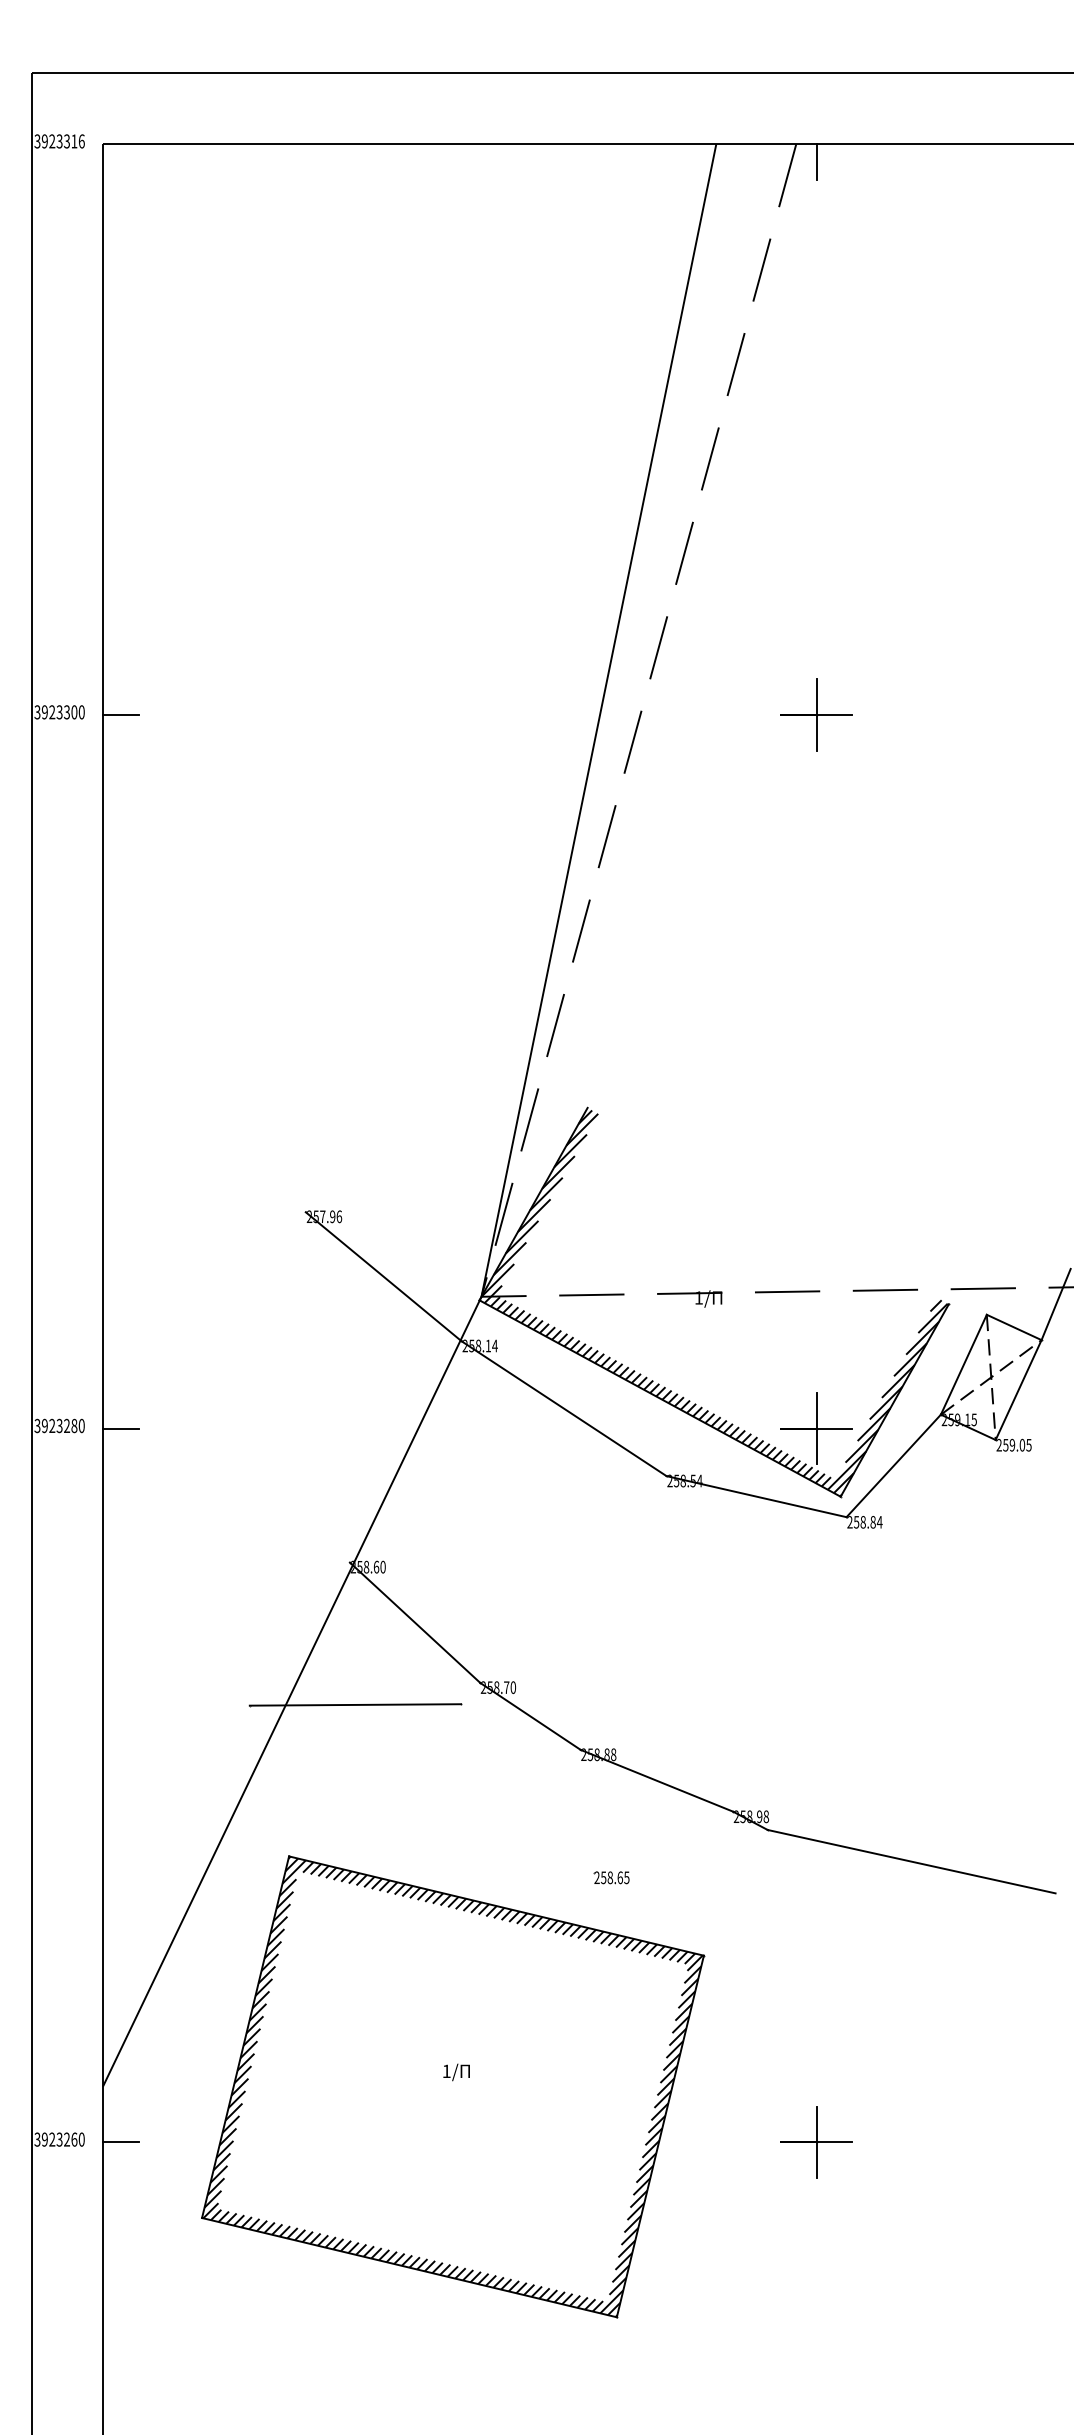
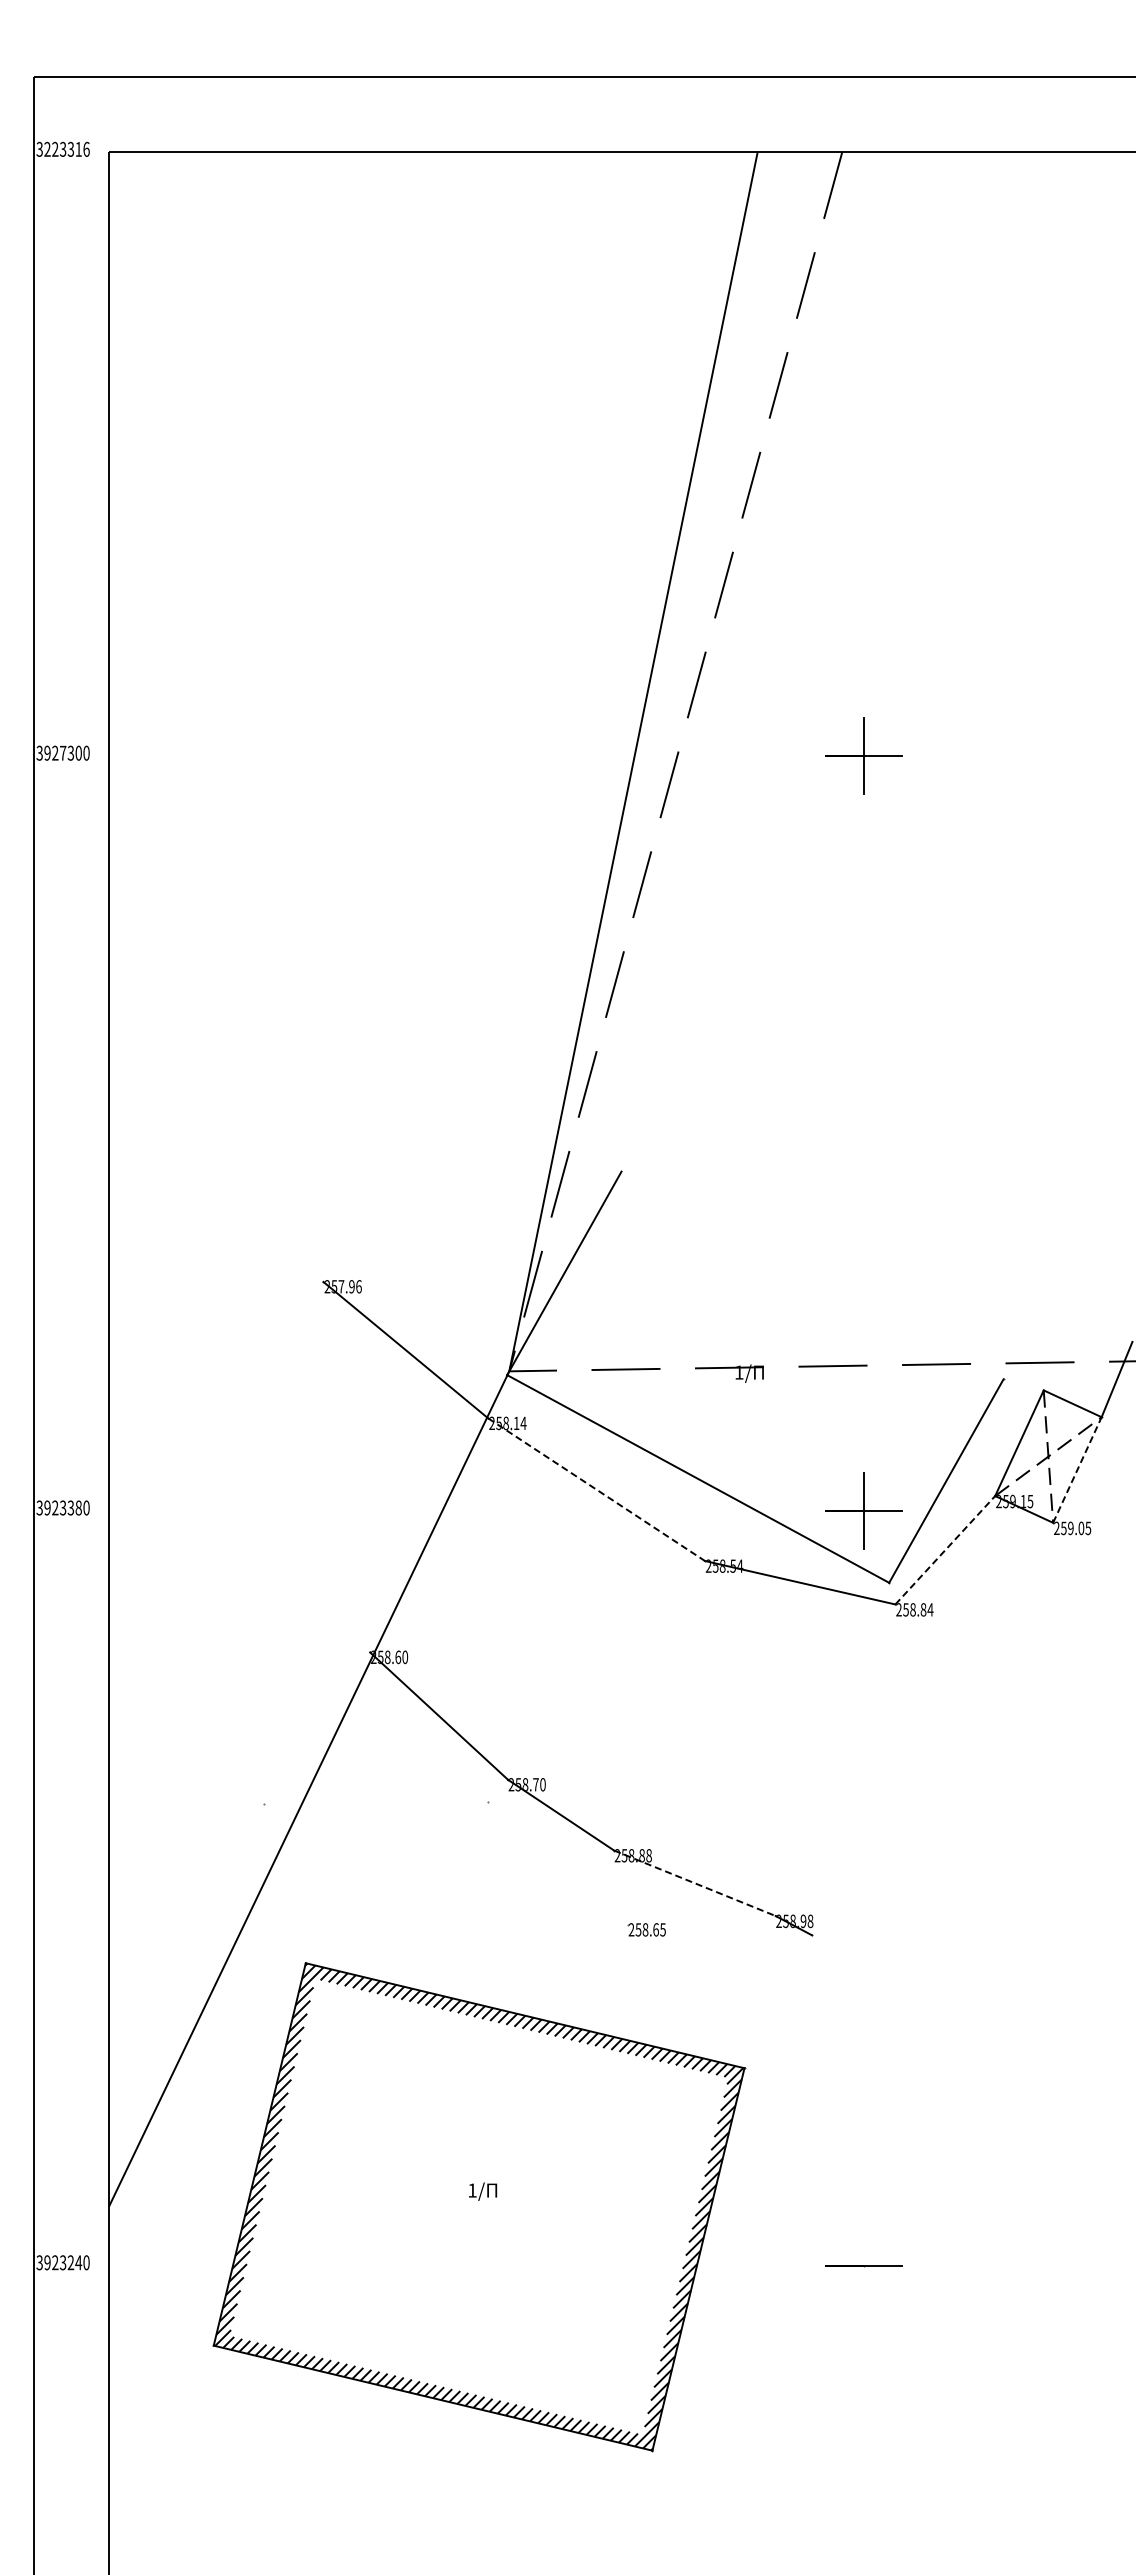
text: (44, 141) -> (47, 149), 3923316 -> 3223316
line: (816, 162) -> (863, 171), removed
text: (59, 711) -> (62, 752), 3923300 -> 3927300
line: (120, 715) -> (127, 756), removed
hatch: (714, 1303) -> (755, 1378), removed
line: (1018, 1389) -> (1077, 1469), solid -> dashed
line: (563, 1408) -> (596, 1489), solid -> dashed
text: (66, 1426) -> (70, 1508), 3923280 -> 3923380
line: (120, 1428) -> (127, 1510), removed
line: (893, 1466) -> (945, 1550), solid -> dashed
line: (354, 1704) -> (375, 1802), removed
line: (657, 1781) -> (695, 1883), solid -> dashed
line: (910, 1861) -> (963, 1968), removed
part: (611, 1877) -> (646, 1929), moved
text: (74, 2139) -> (78, 2262), 3923260 -> 3923240
line: (120, 2142) -> (127, 2265), removed
line: (816, 2142) -> (863, 2265), removed

